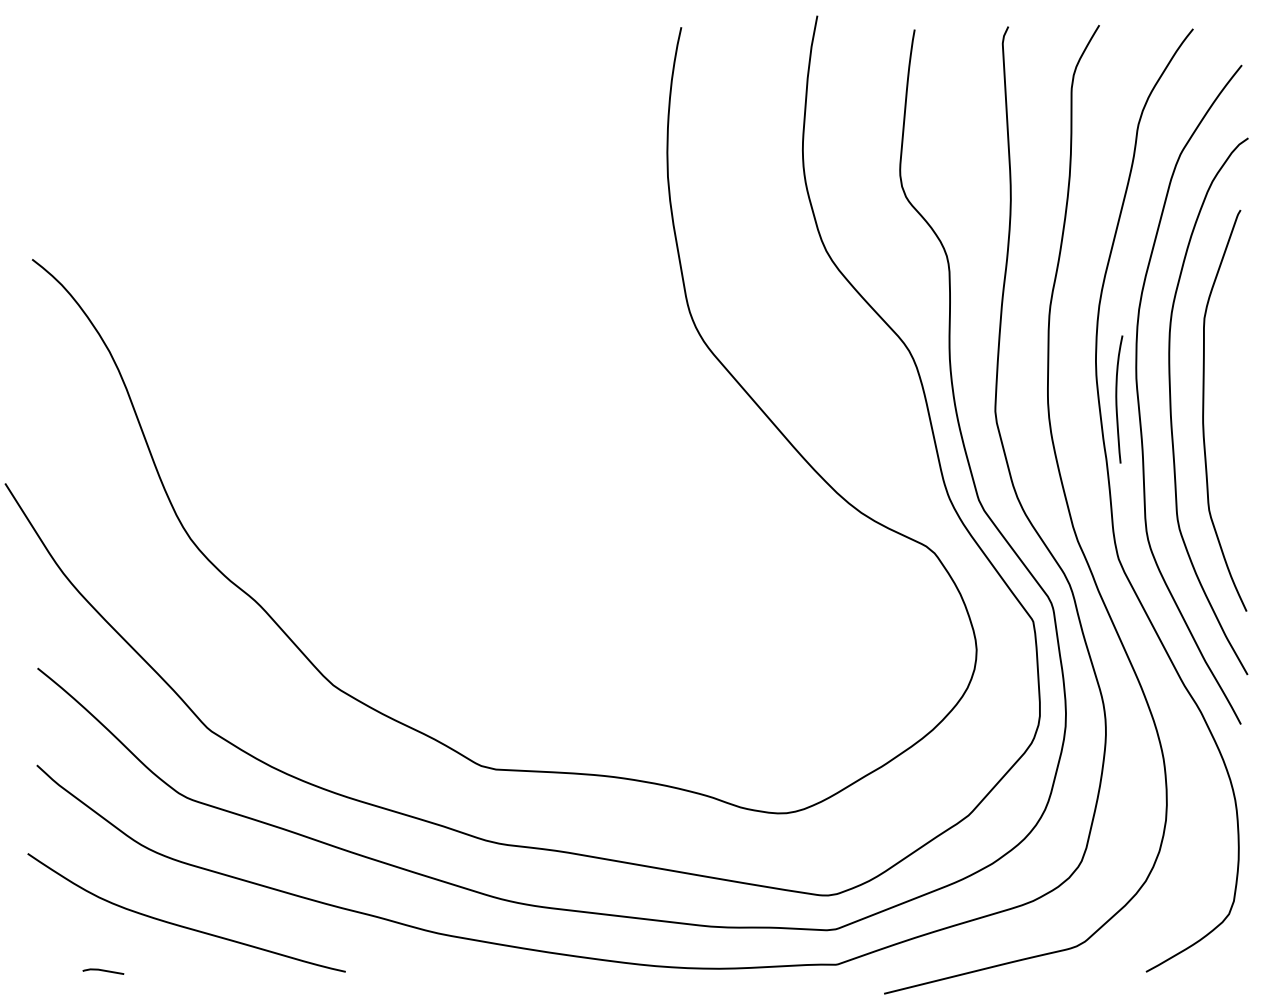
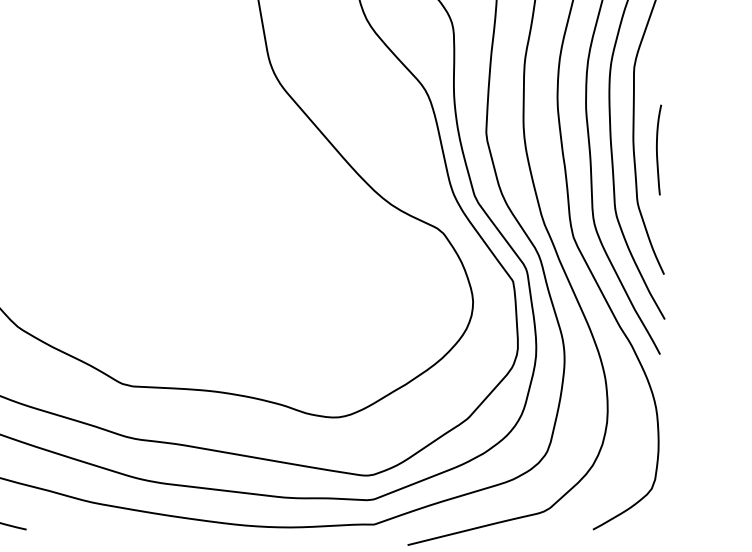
curve: (1117, 399) -> (657, 150), moved

